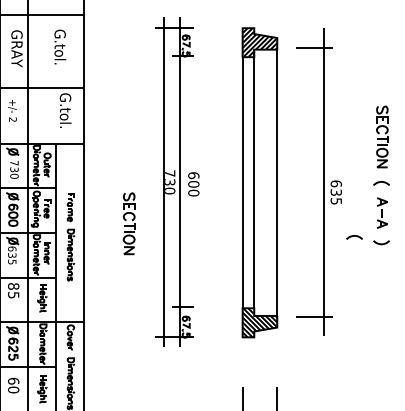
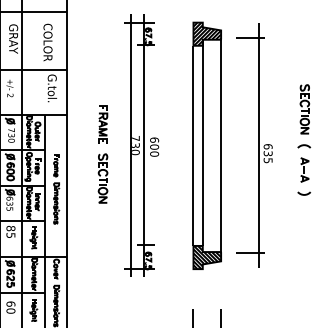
text: (60, 55) -> (48, 44), G.tol. -> COLOR
part: (129, 155) -> (103, 124), added
arc: (354, 236) -> (282, 188), removed

